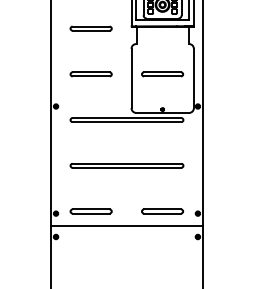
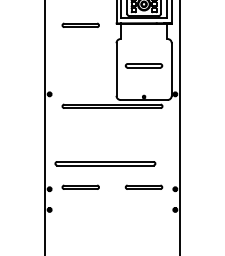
part: (90, 74) -> (80, 65), removed
part: (126, 165) -> (104, 163), moved
line: (126, 226) -> (112, 200), removed

